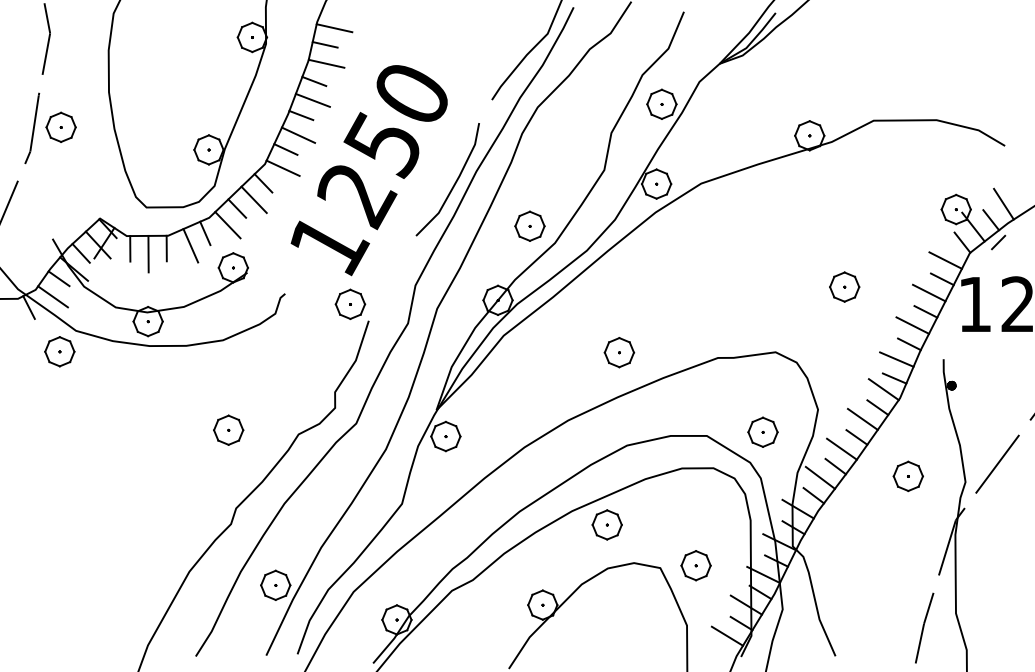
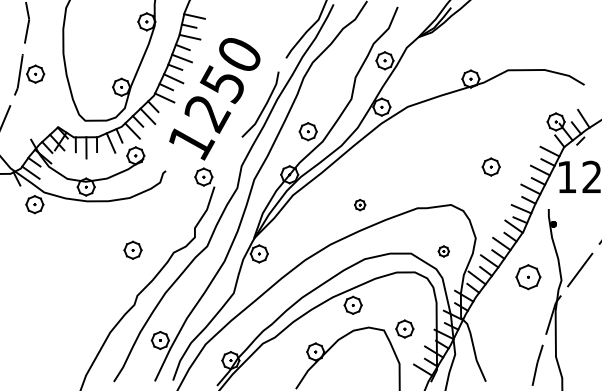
part: (618, 351) -> (359, 204), size x0.6
part: (762, 432) -> (443, 251), size x0.6
part: (907, 475) -> (527, 276), size x1.4

